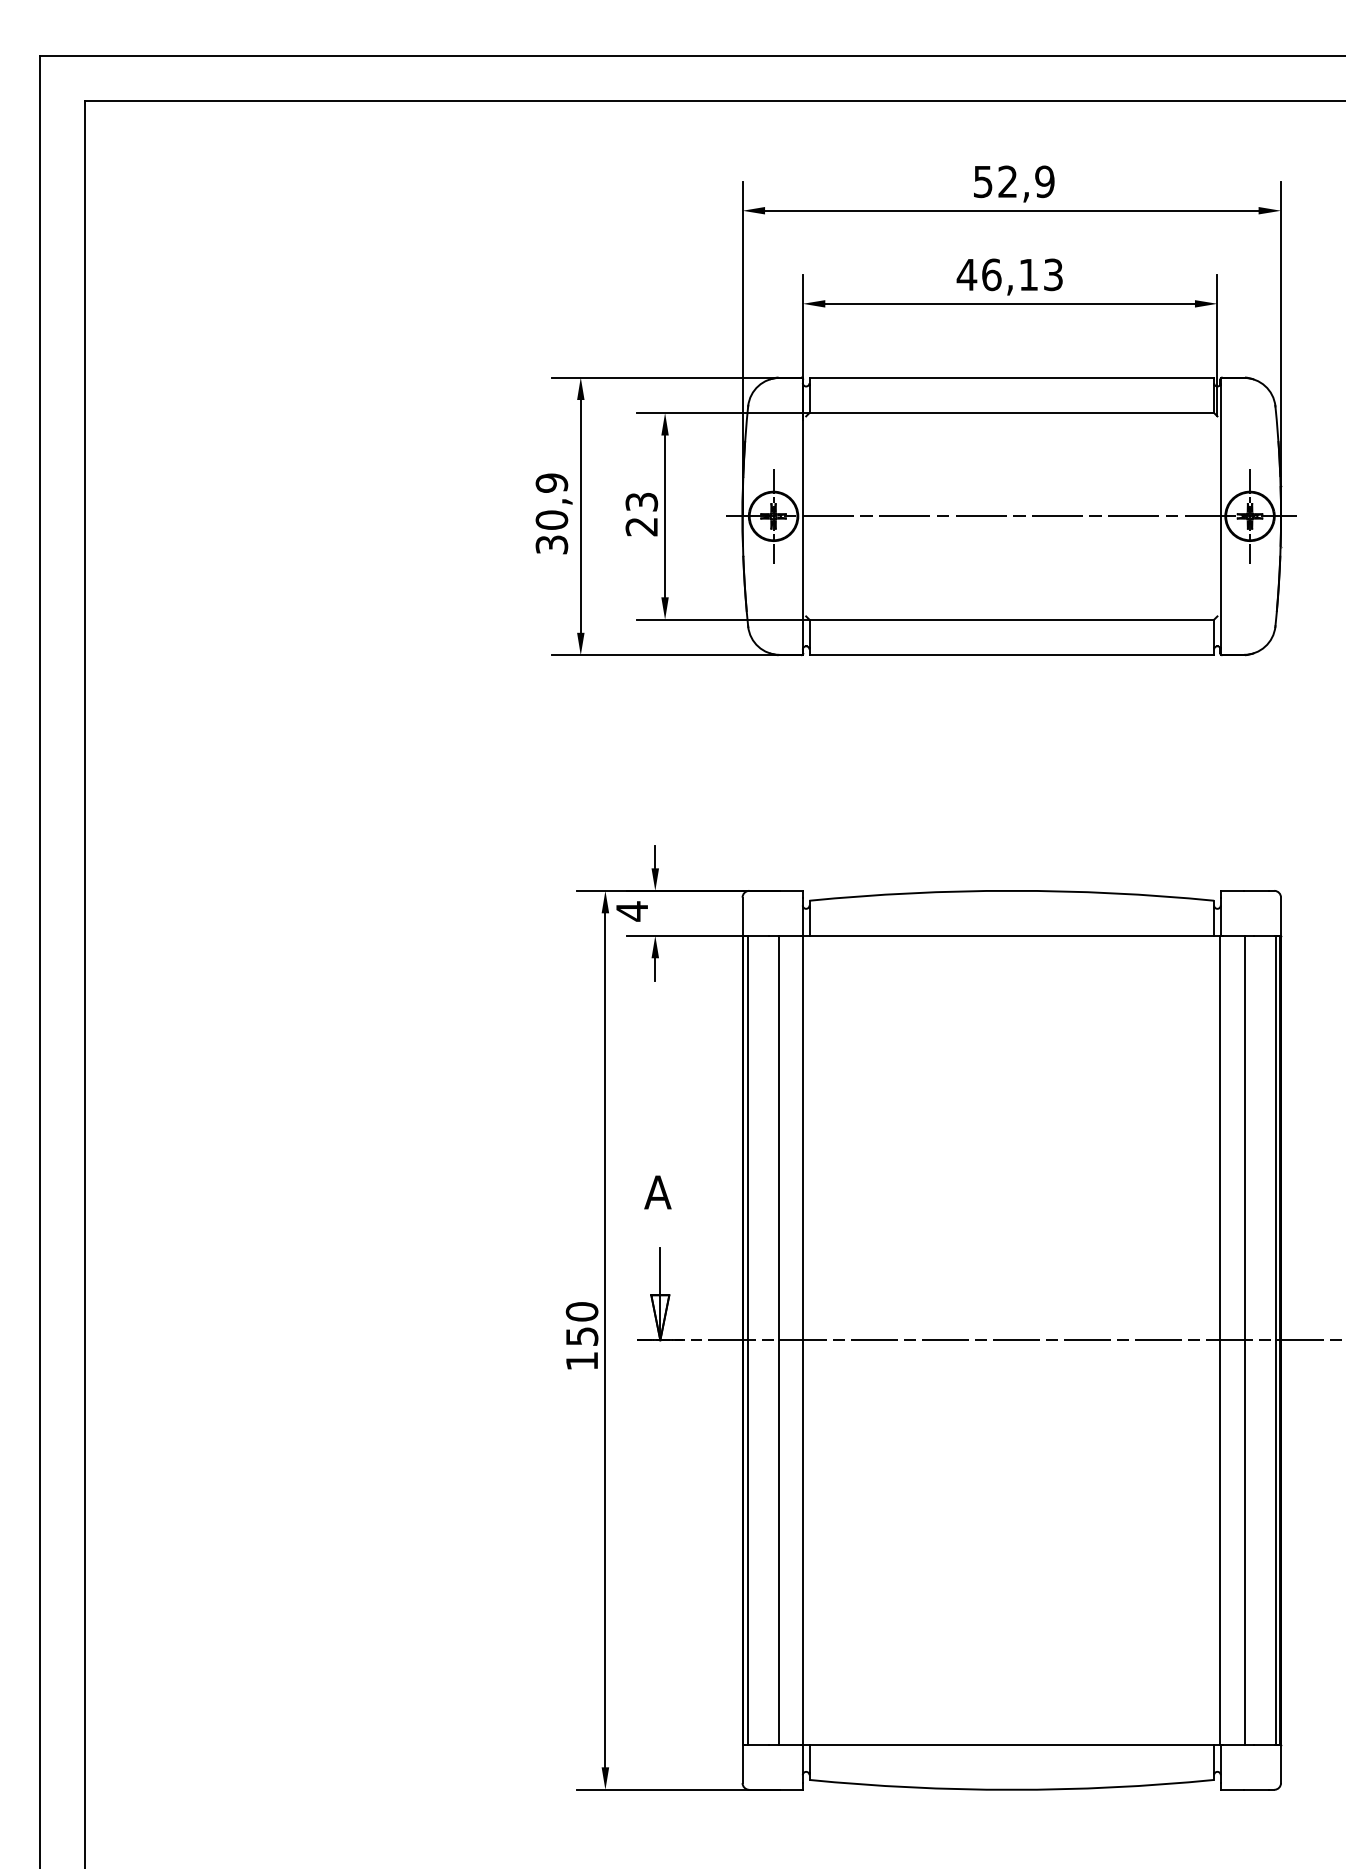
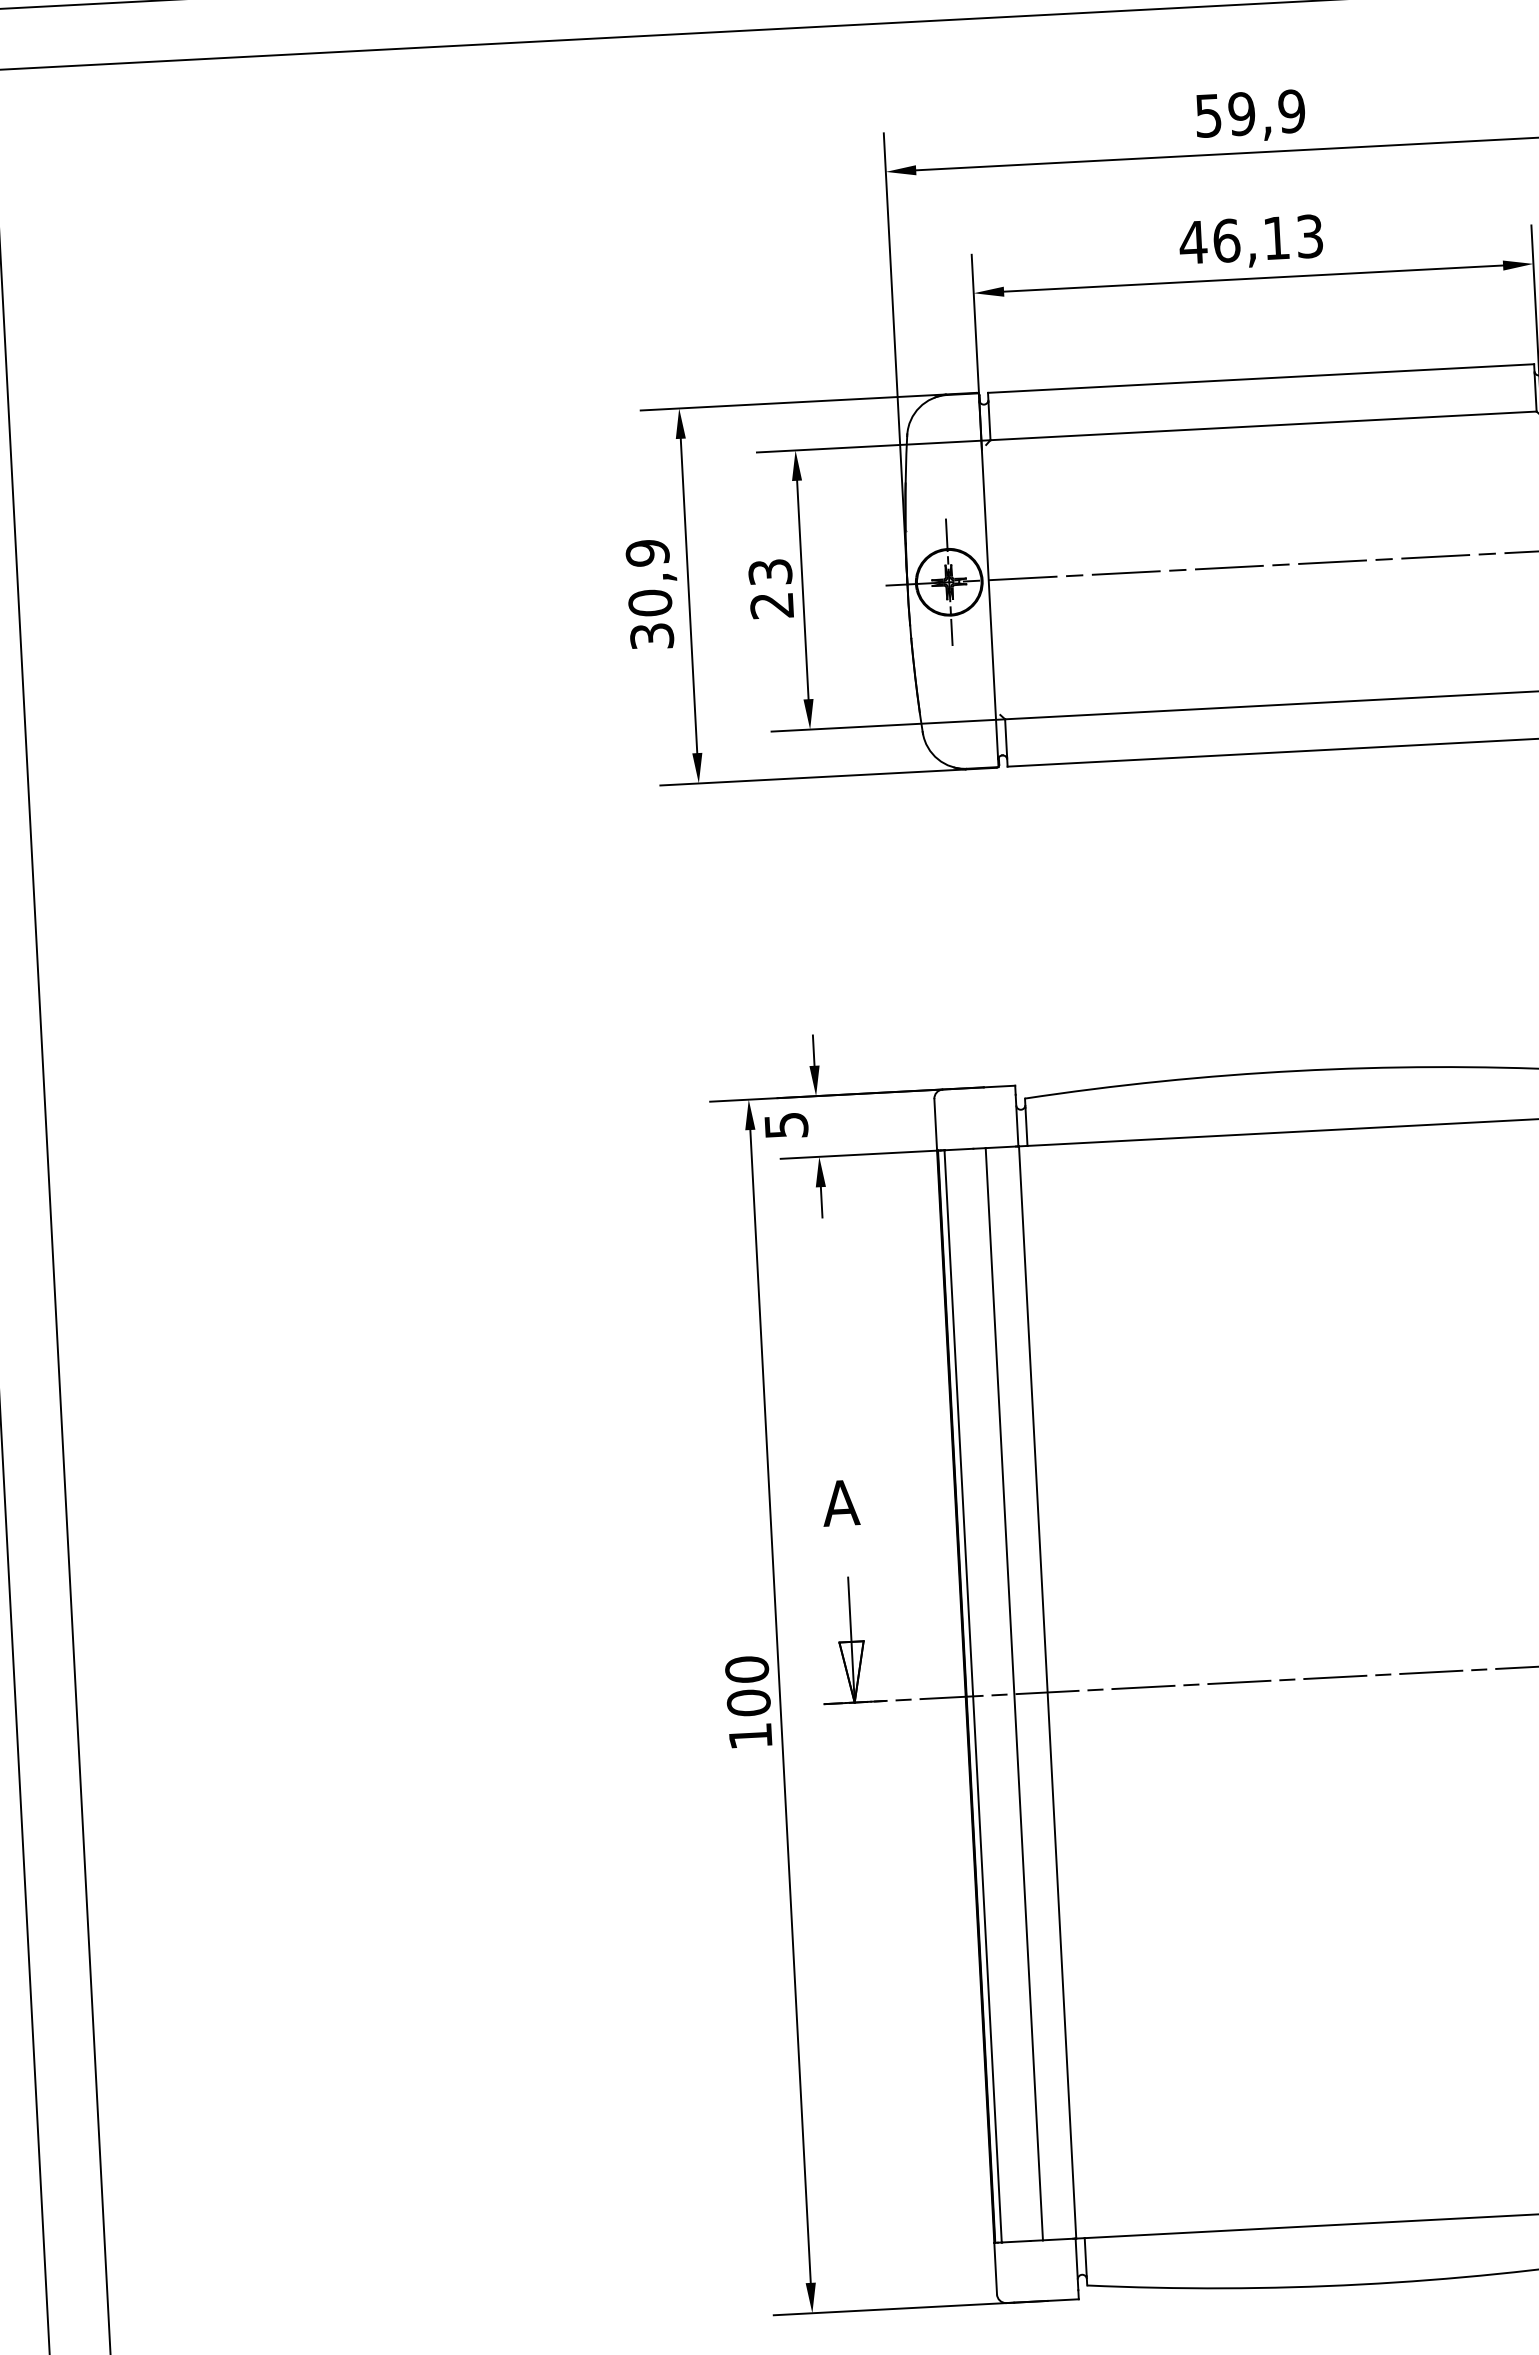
text: (1007, 181) -> (1241, 113), 52,9 -> 59,9
text: (632, 911) -> (786, 1125), 4 -> 5
text: (581, 1336) -> (748, 1702), 150 -> 100

